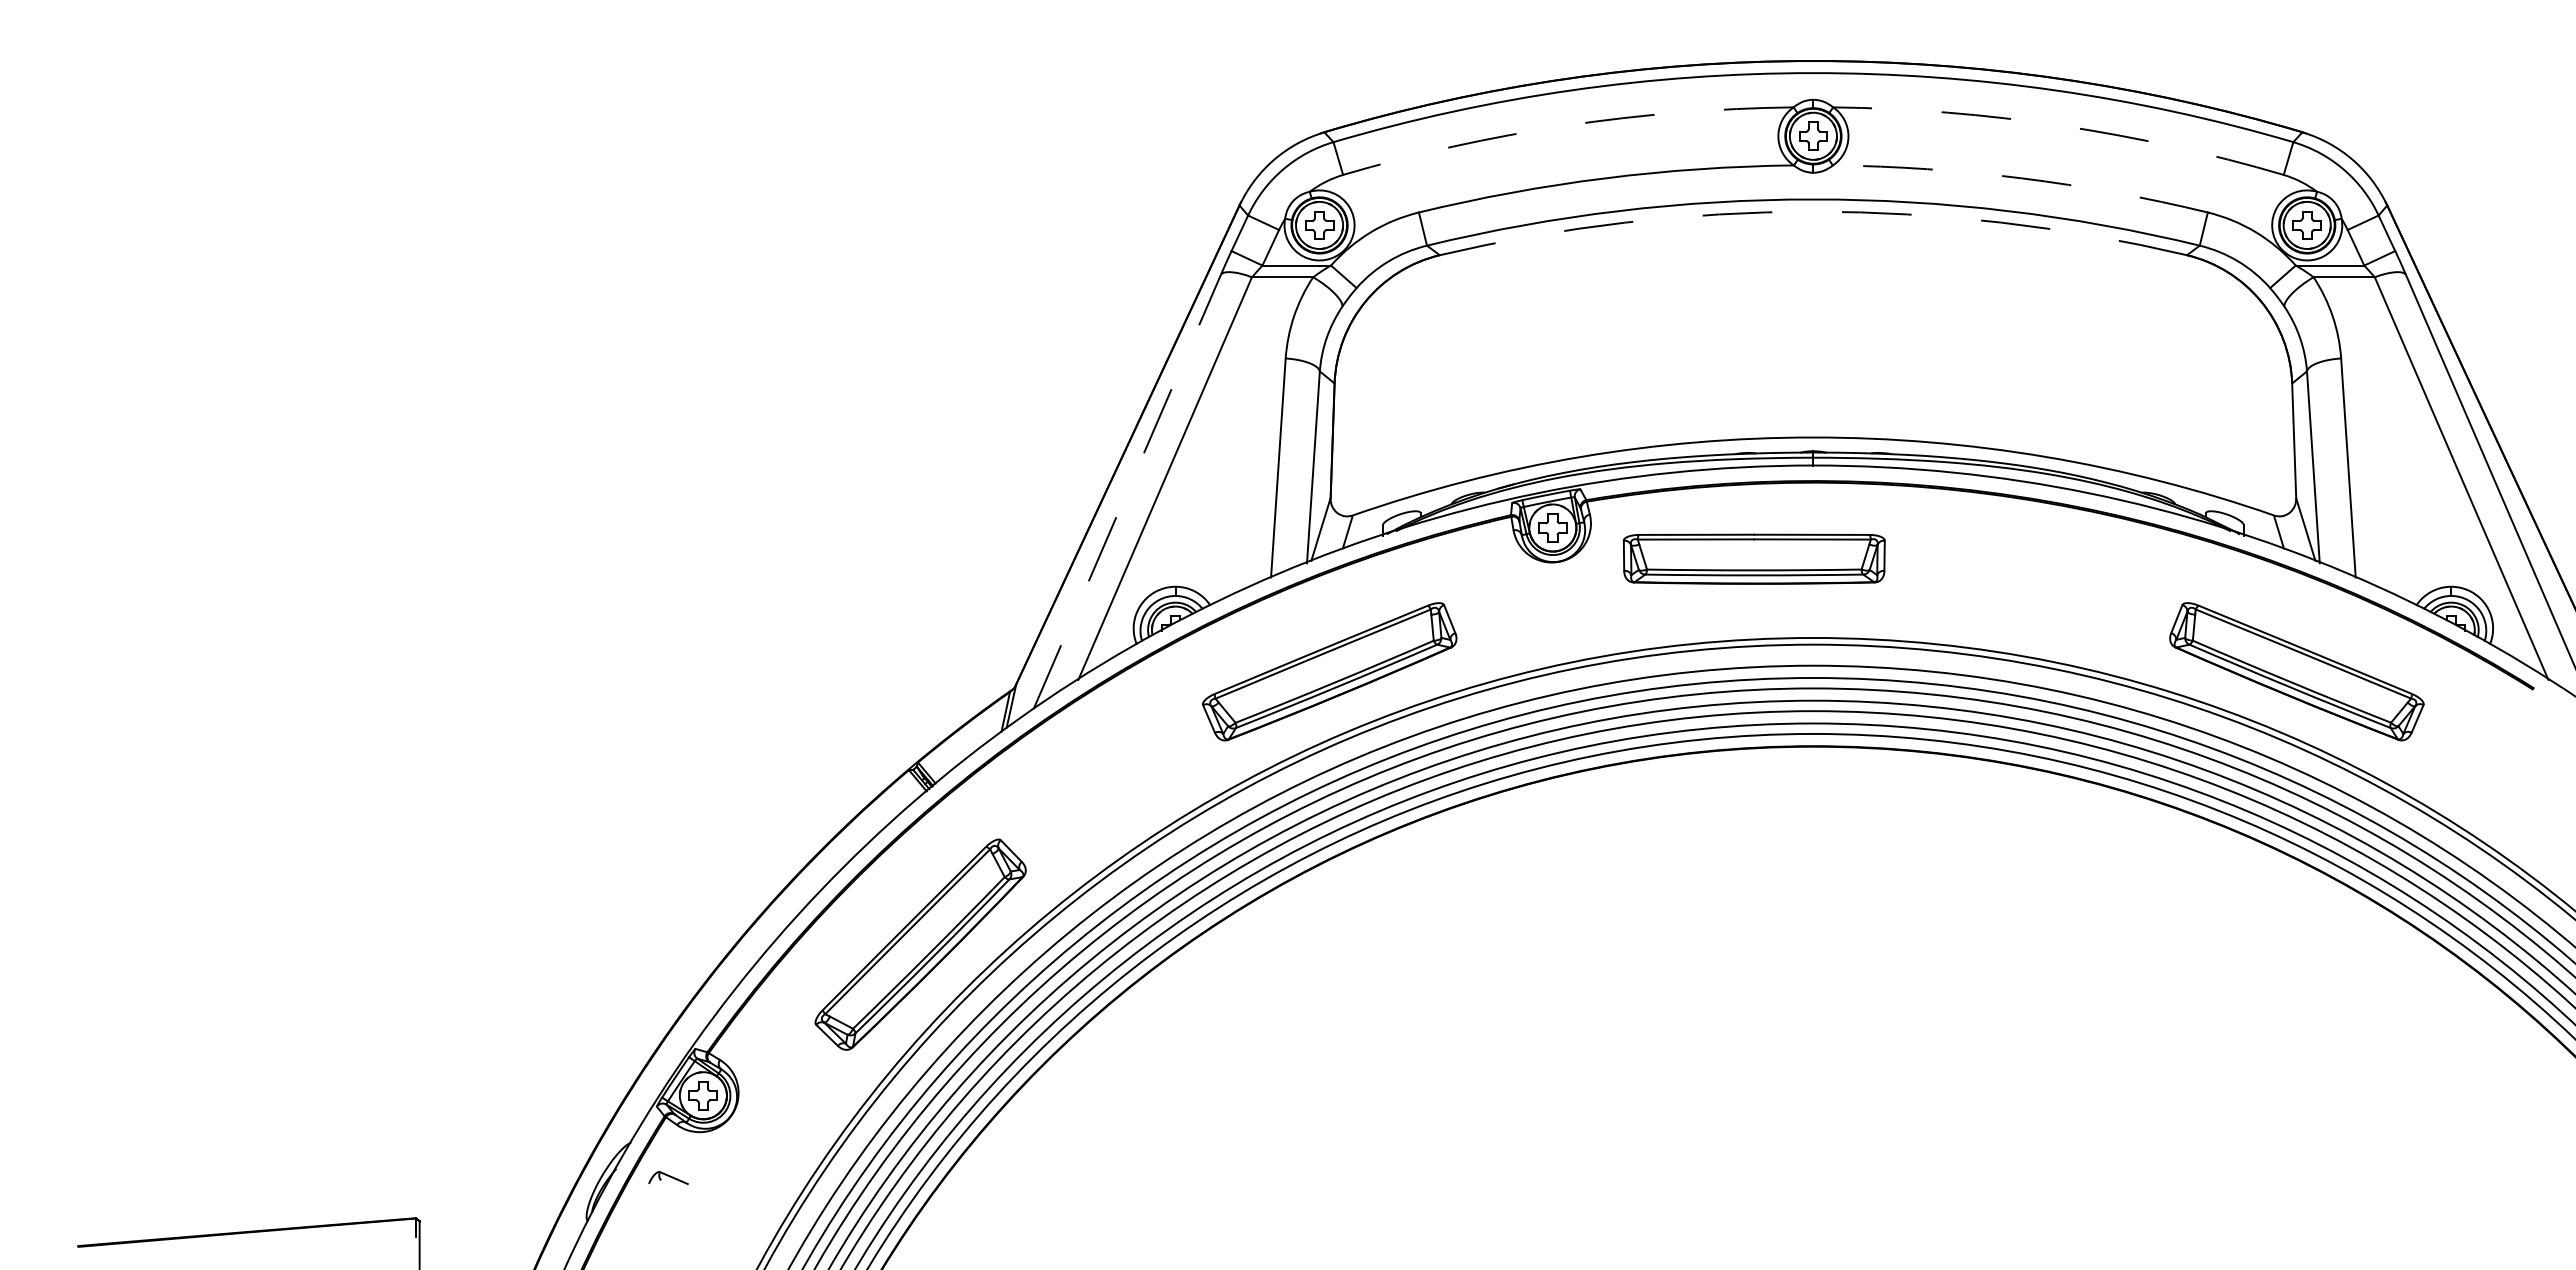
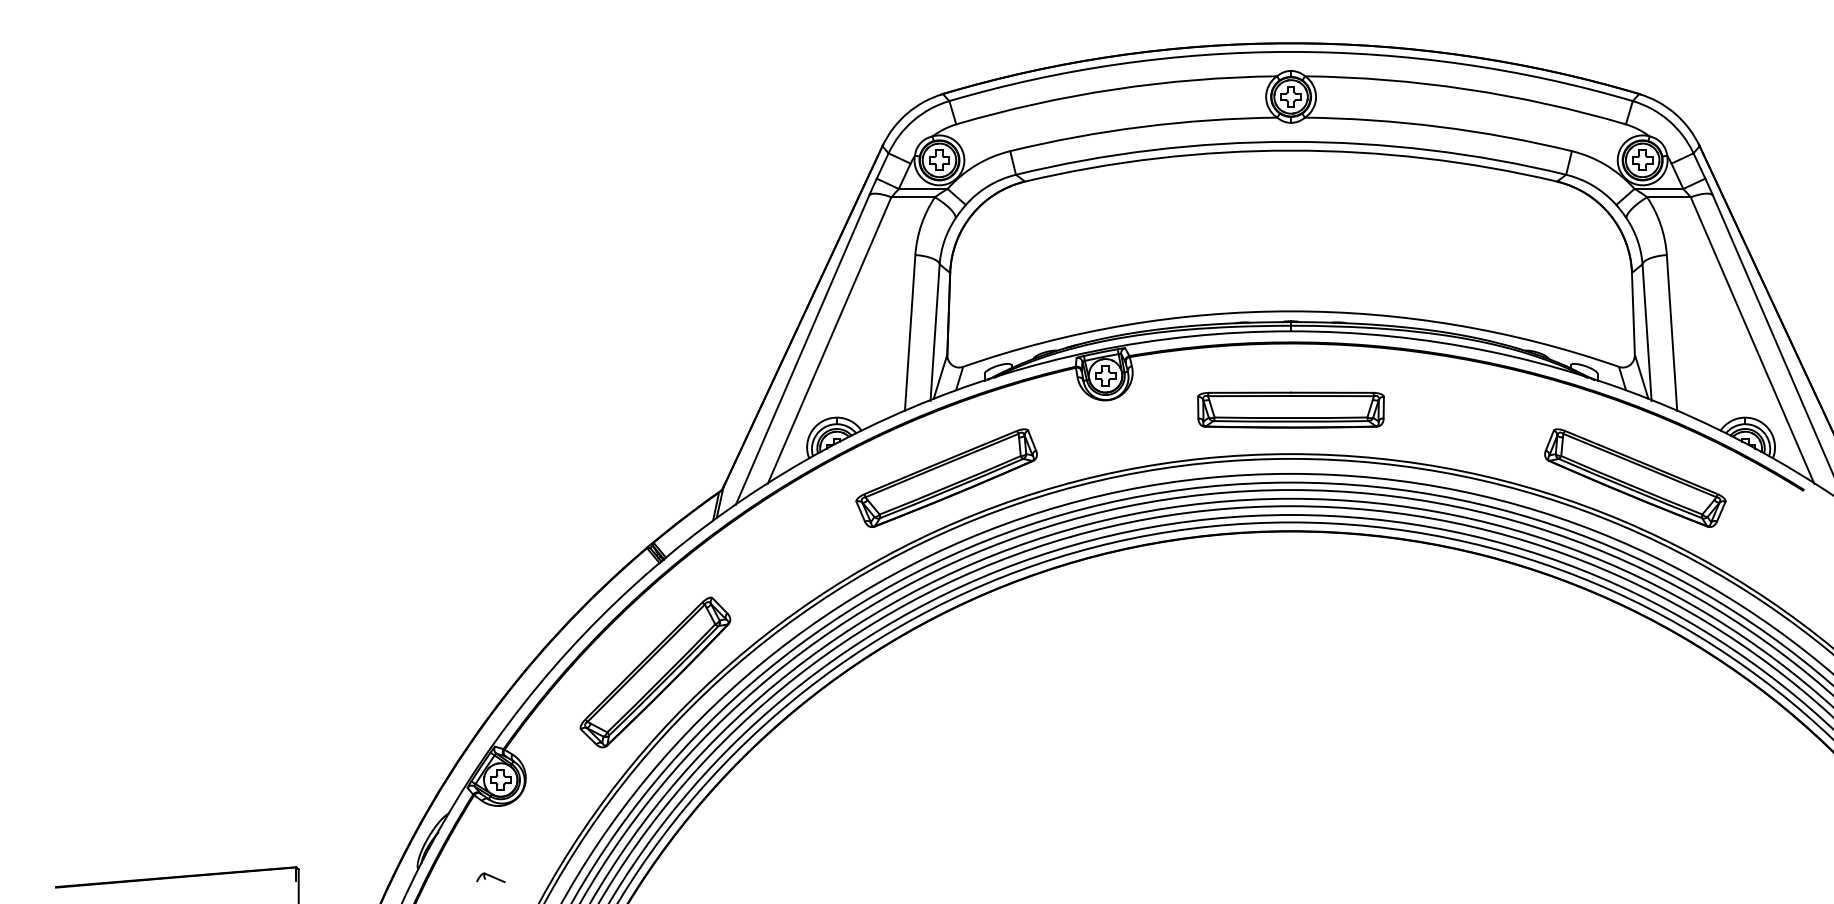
arc: (1566, 125) -> (1115, 89), dashed -> solid
arc: (2060, 125) -> (1467, 89), dashed -> solid
arc: (2021, 178) -> (1439, 126), dashed -> solid
arc: (1813, 211) -> (1291, 150), dashed -> solid
line: (1127, 491) -> (802, 349), dashed -> solid
part: (1753, 558) -> (1290, 409), moved
part: (668, 1177) -> (490, 877), moved

